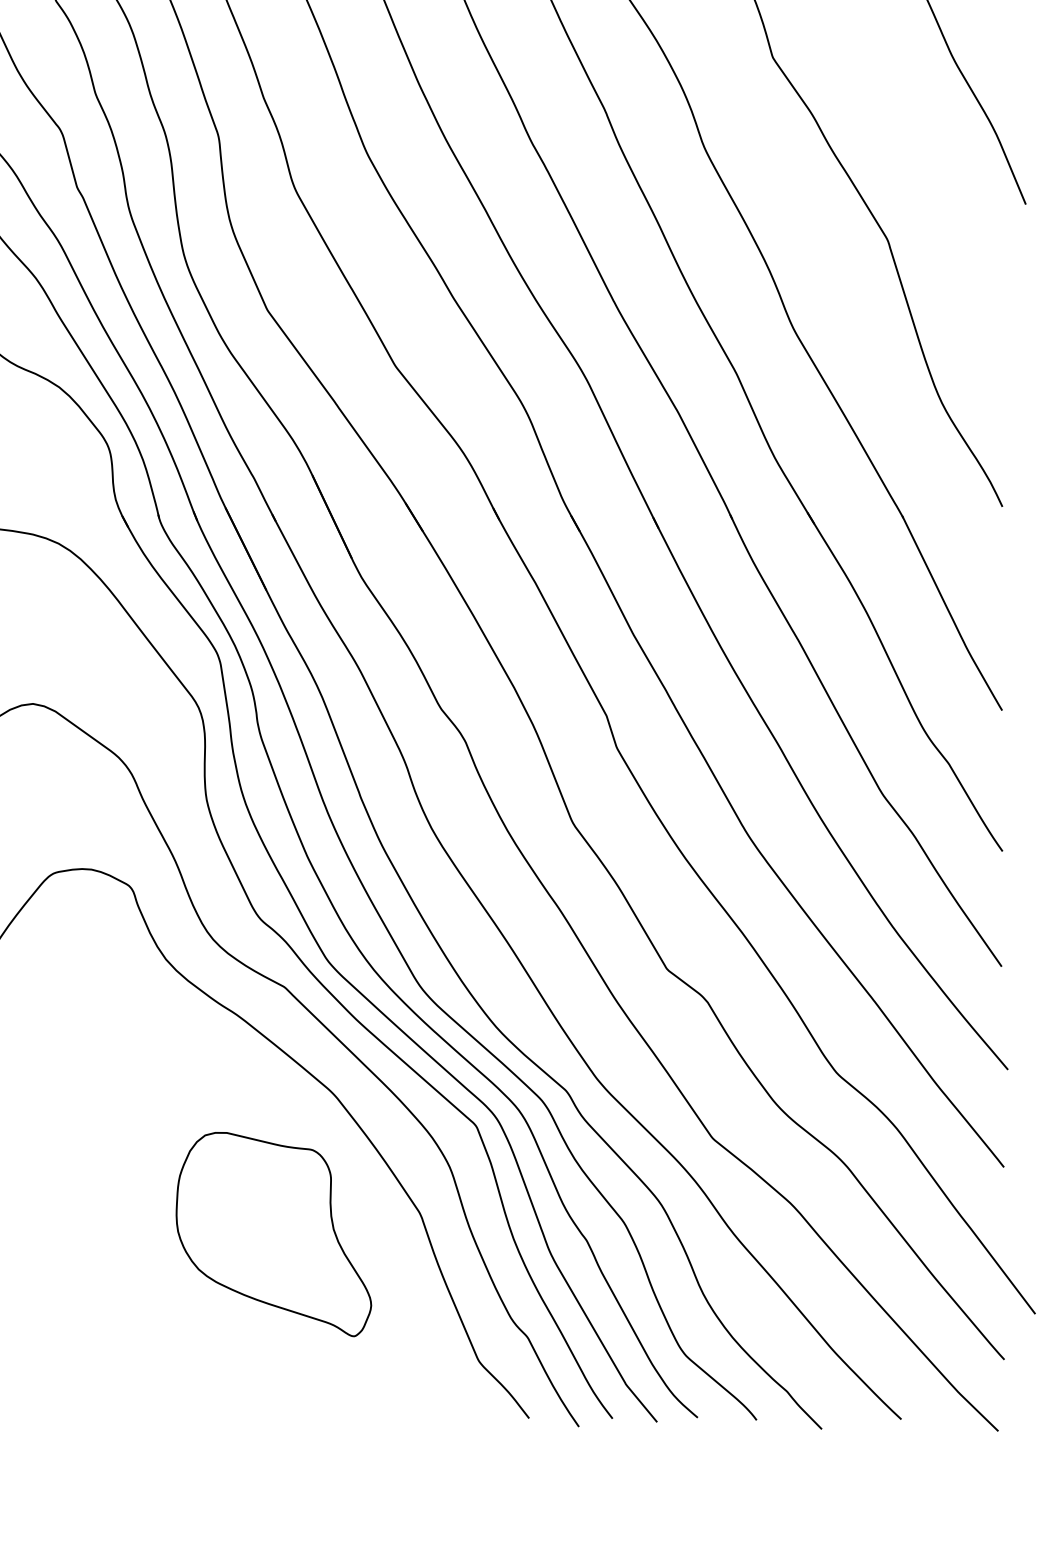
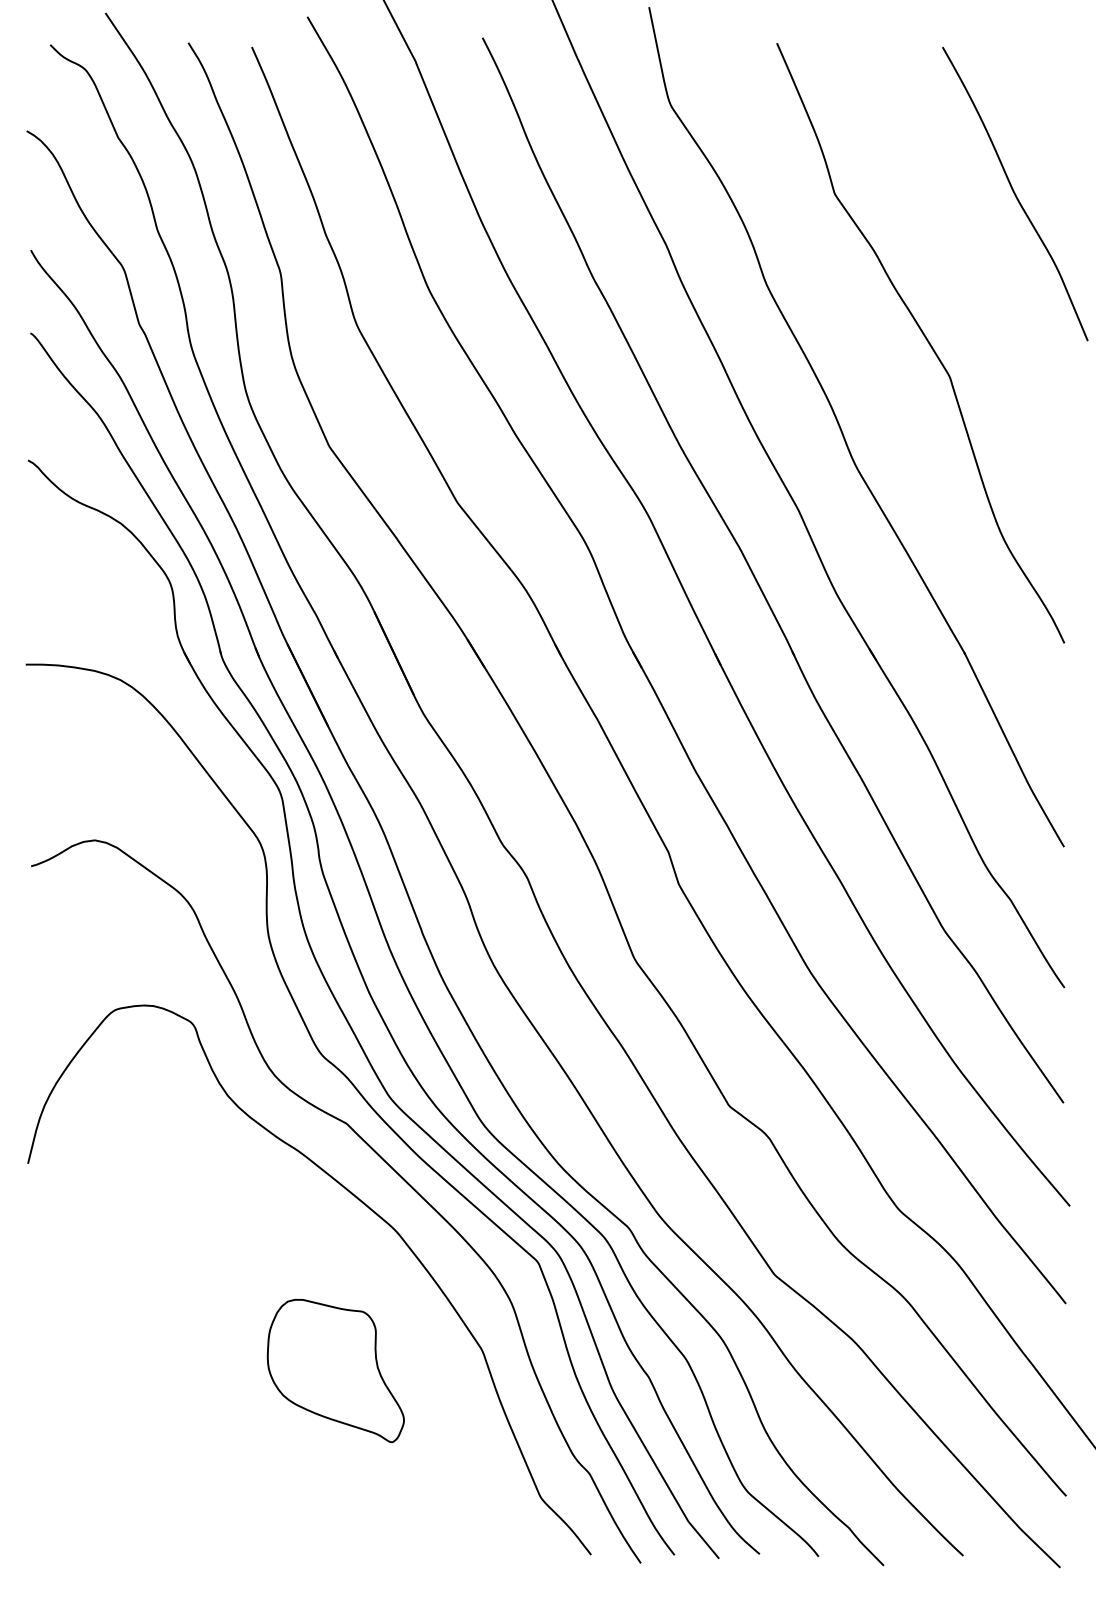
part: (273, 1234) -> (335, 1370), size x0.7

